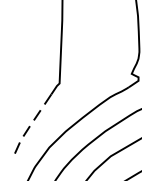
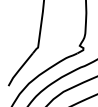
line: (30, 126) -> (19, 70), dashed -> solid

